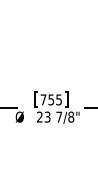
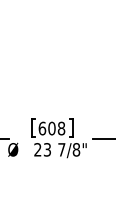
text: (51, 99) -> (52, 128), 755 -> 608

